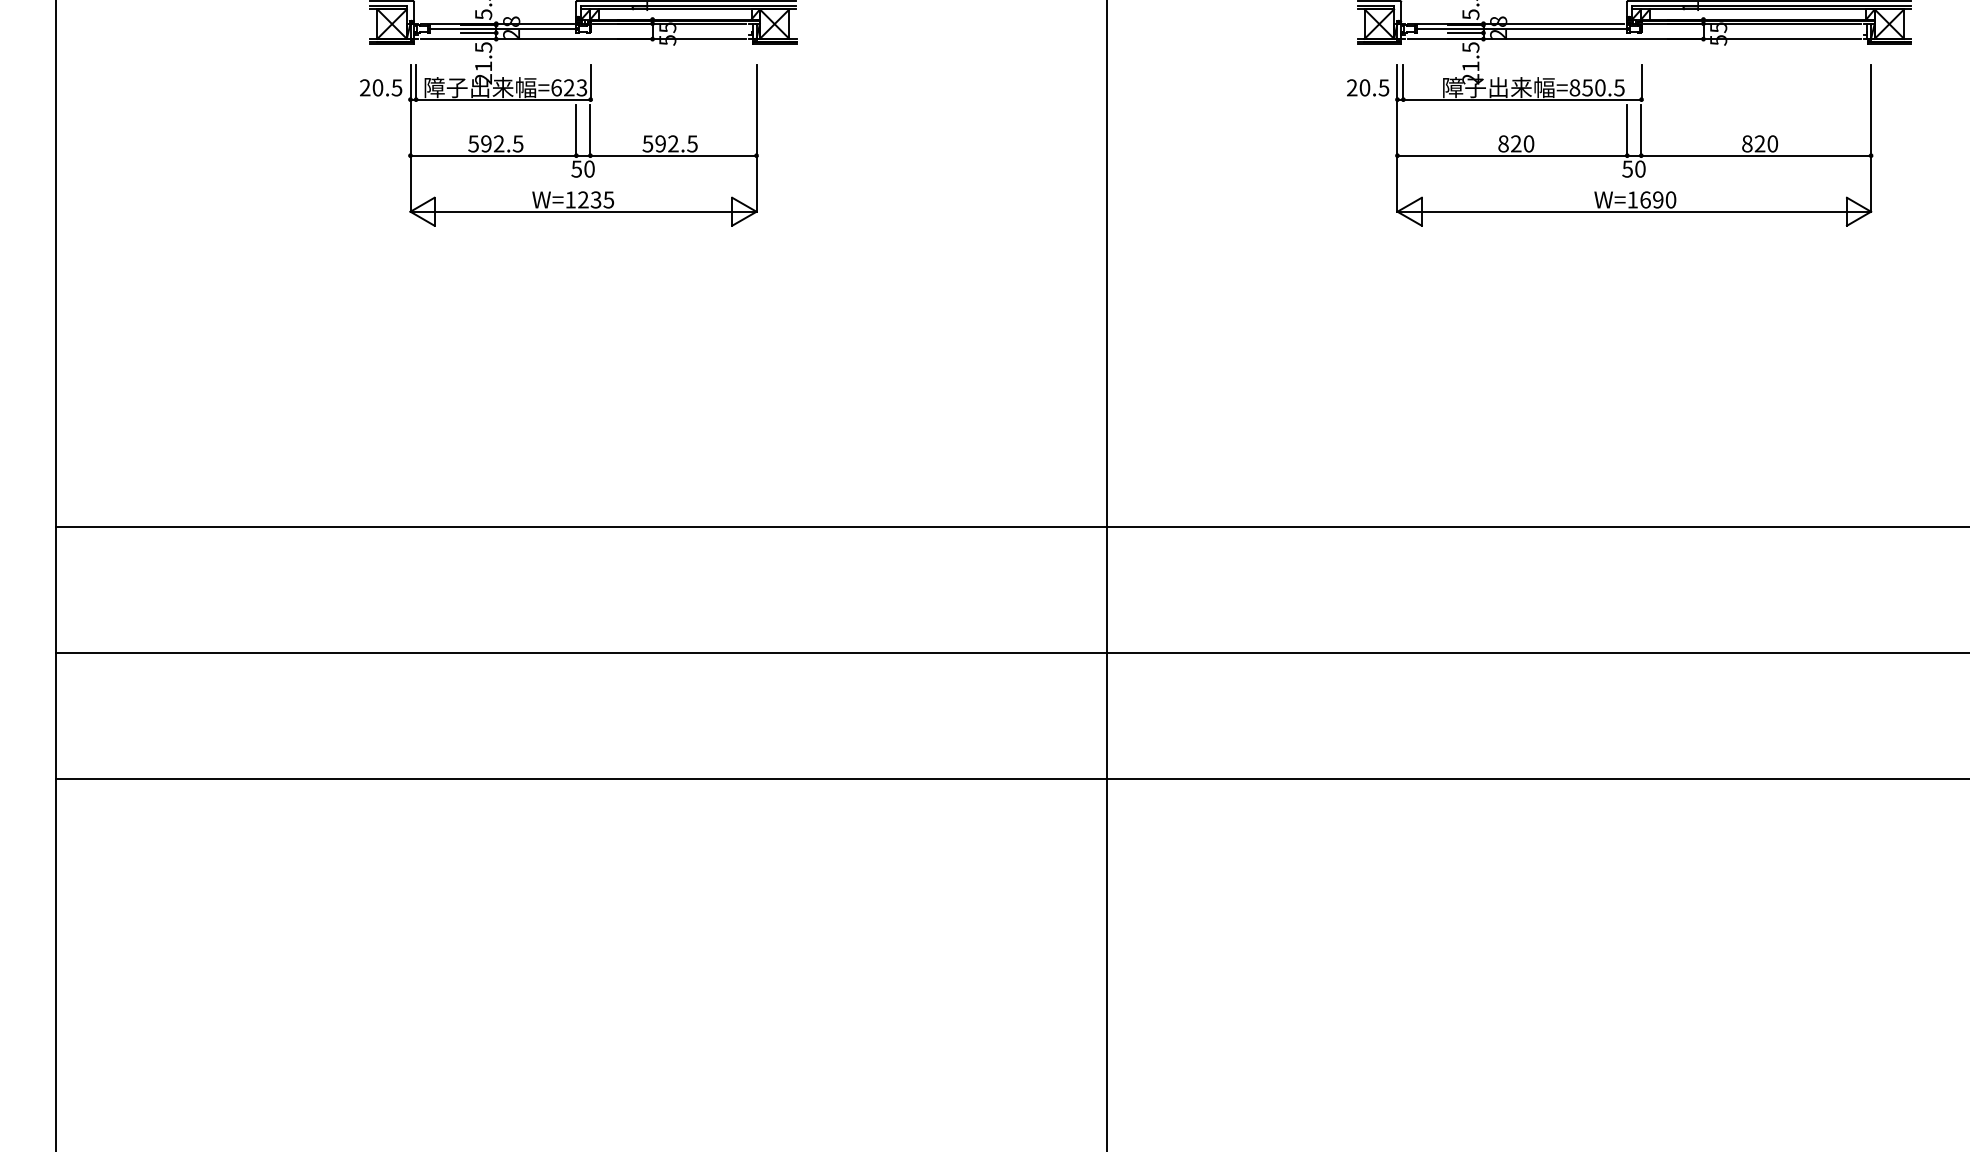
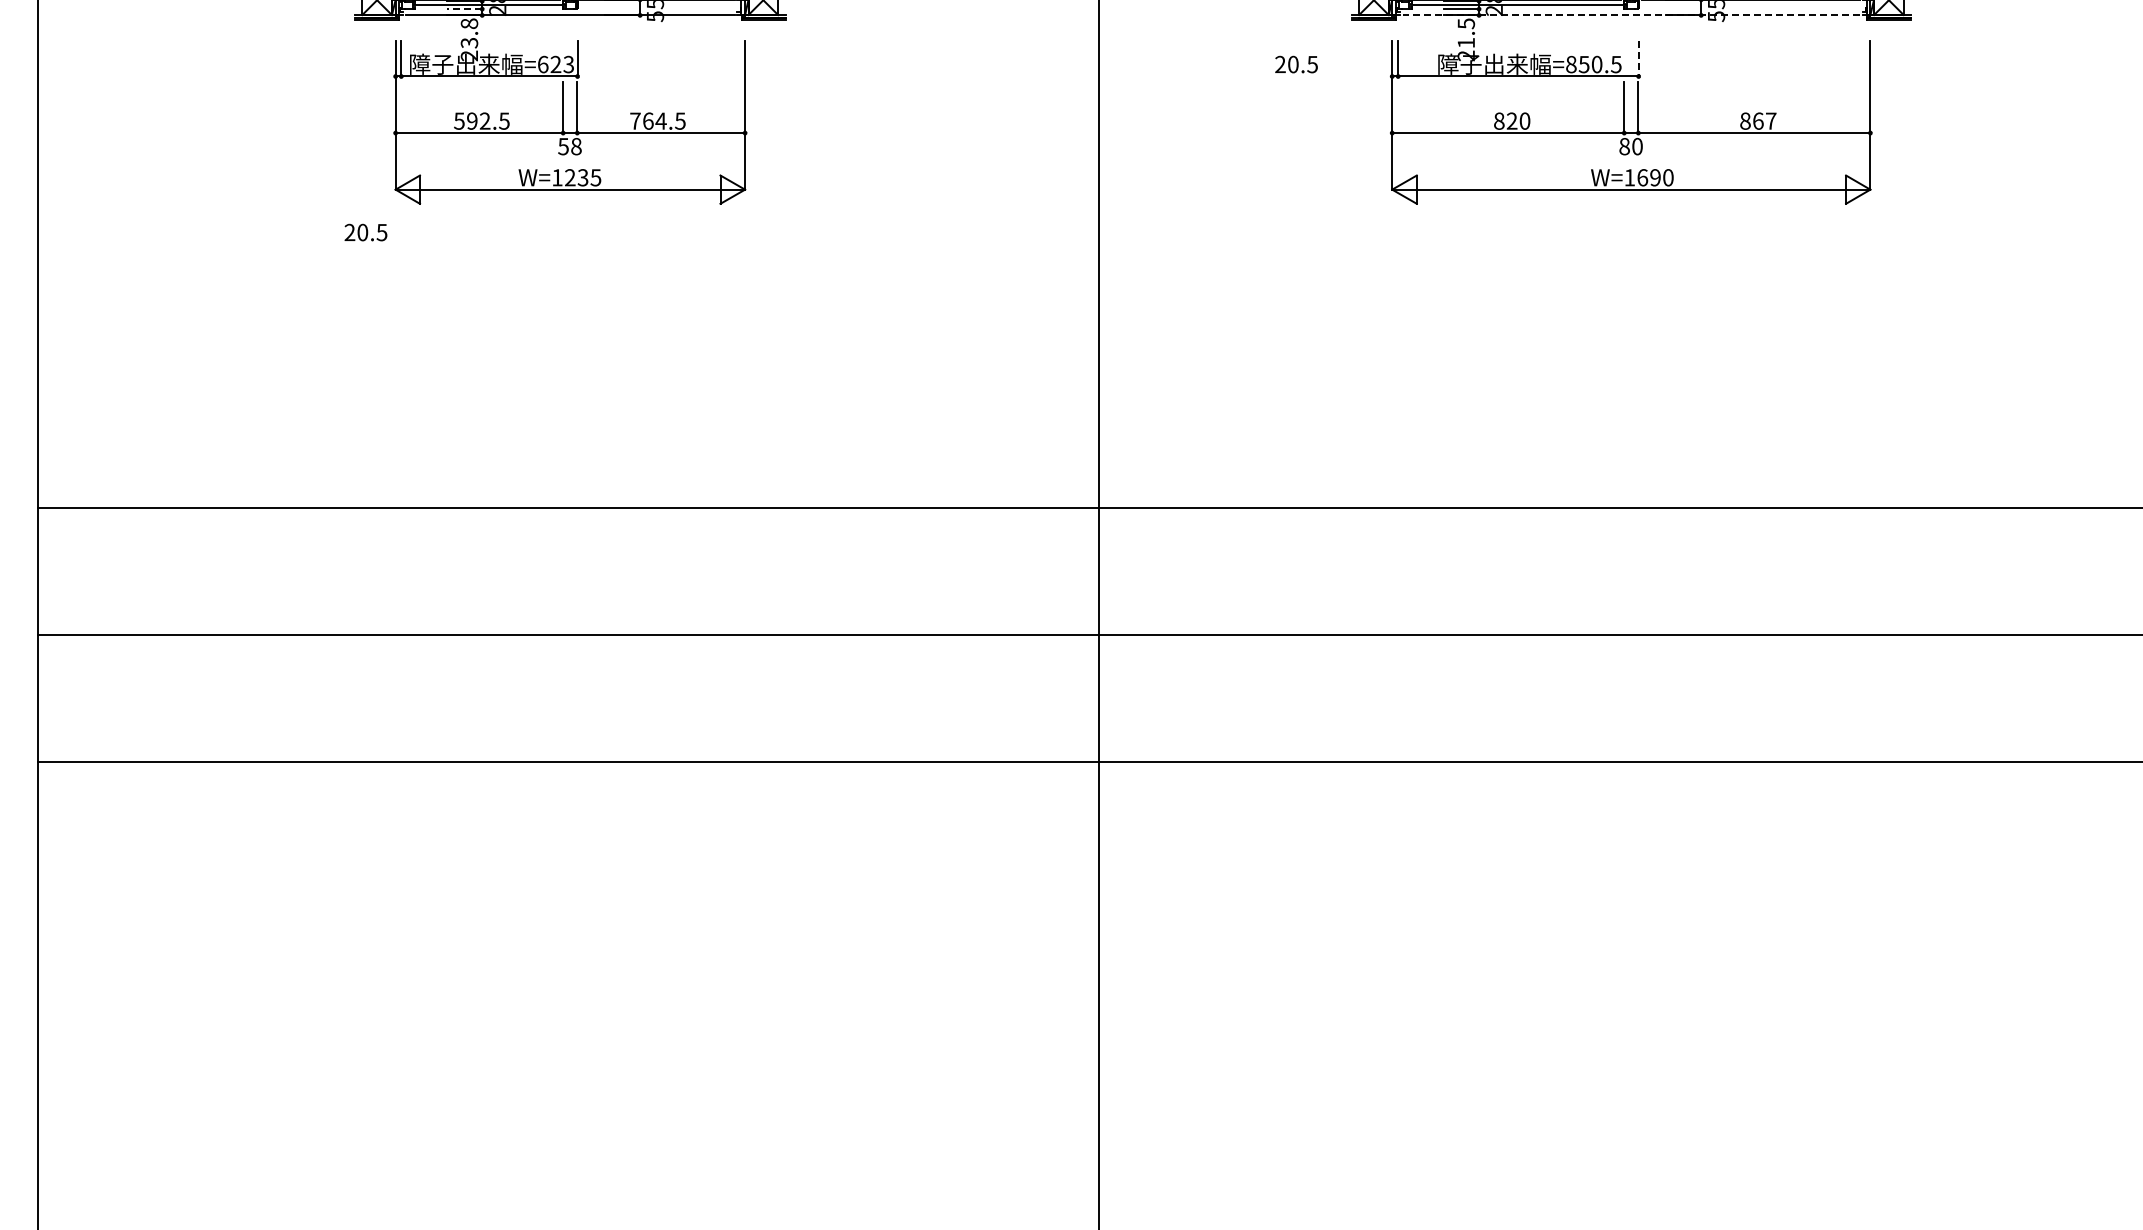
line: (478, 33) -> (464, 9), solid -> dashed
line: (1634, 39) -> (1631, 15), solid -> dashed
text: (483, 57) -> (469, 33), 21.5 -> 23.8
line: (1641, 81) -> (1638, 58), solid -> dashed
text: (380, 87) -> (365, 232), moved
text: (1368, 87) -> (1296, 64), moved
text: (660, 143) -> (648, 120), 592.5 -> 764.5
text: (1766, 143) -> (1764, 120), 820 -> 867
text: (589, 169) -> (576, 146), 50 -> 58
text: (1627, 169) -> (1624, 146), 50 -> 80

